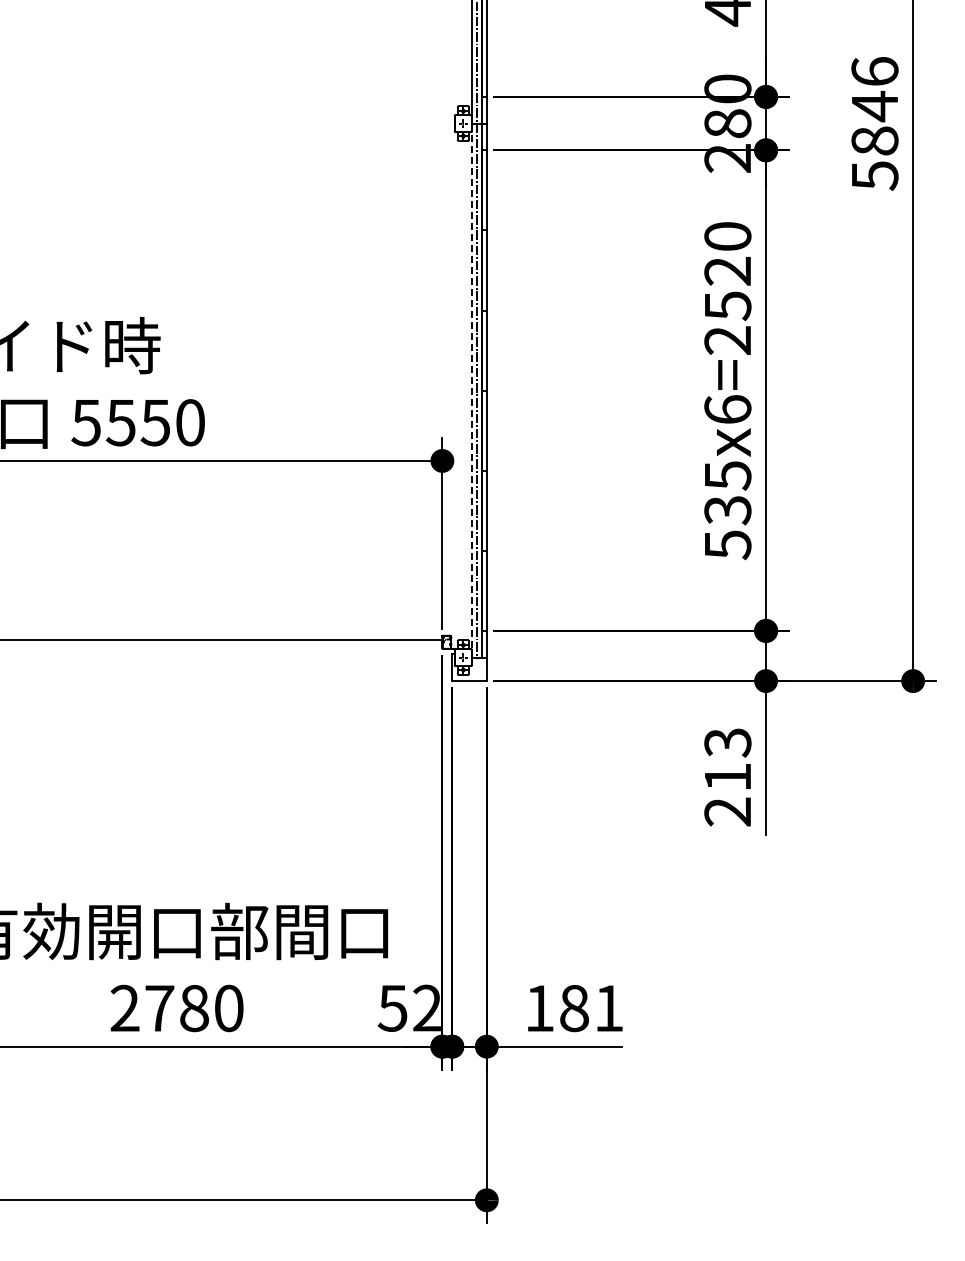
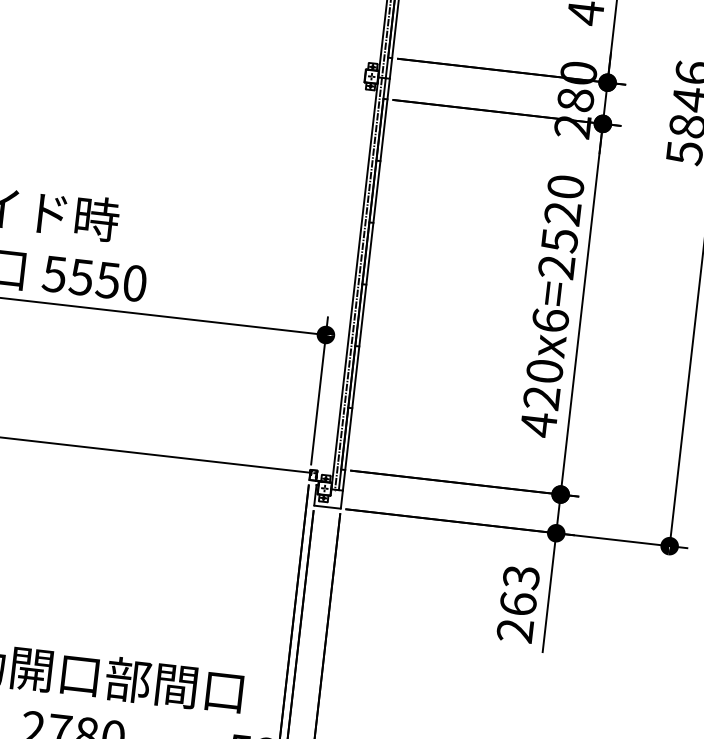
line: (471, 390) -> (354, 283), dashed -> solid
text: (727, 510) -> (541, 398), 535x6=2520 -> 420x6=2520
text: (727, 776) -> (518, 603), 213 -> 263

